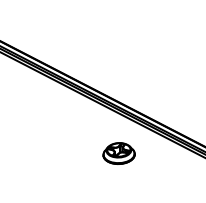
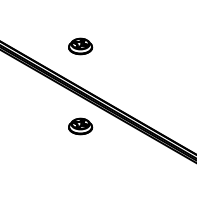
part: (113, 45) -> (80, 46), added

